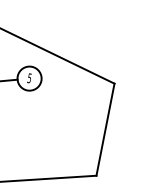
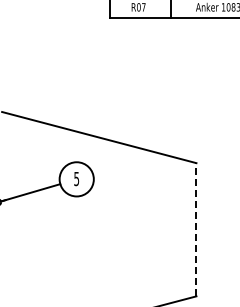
line: (105, 129) -> (196, 229), solid -> dashed

